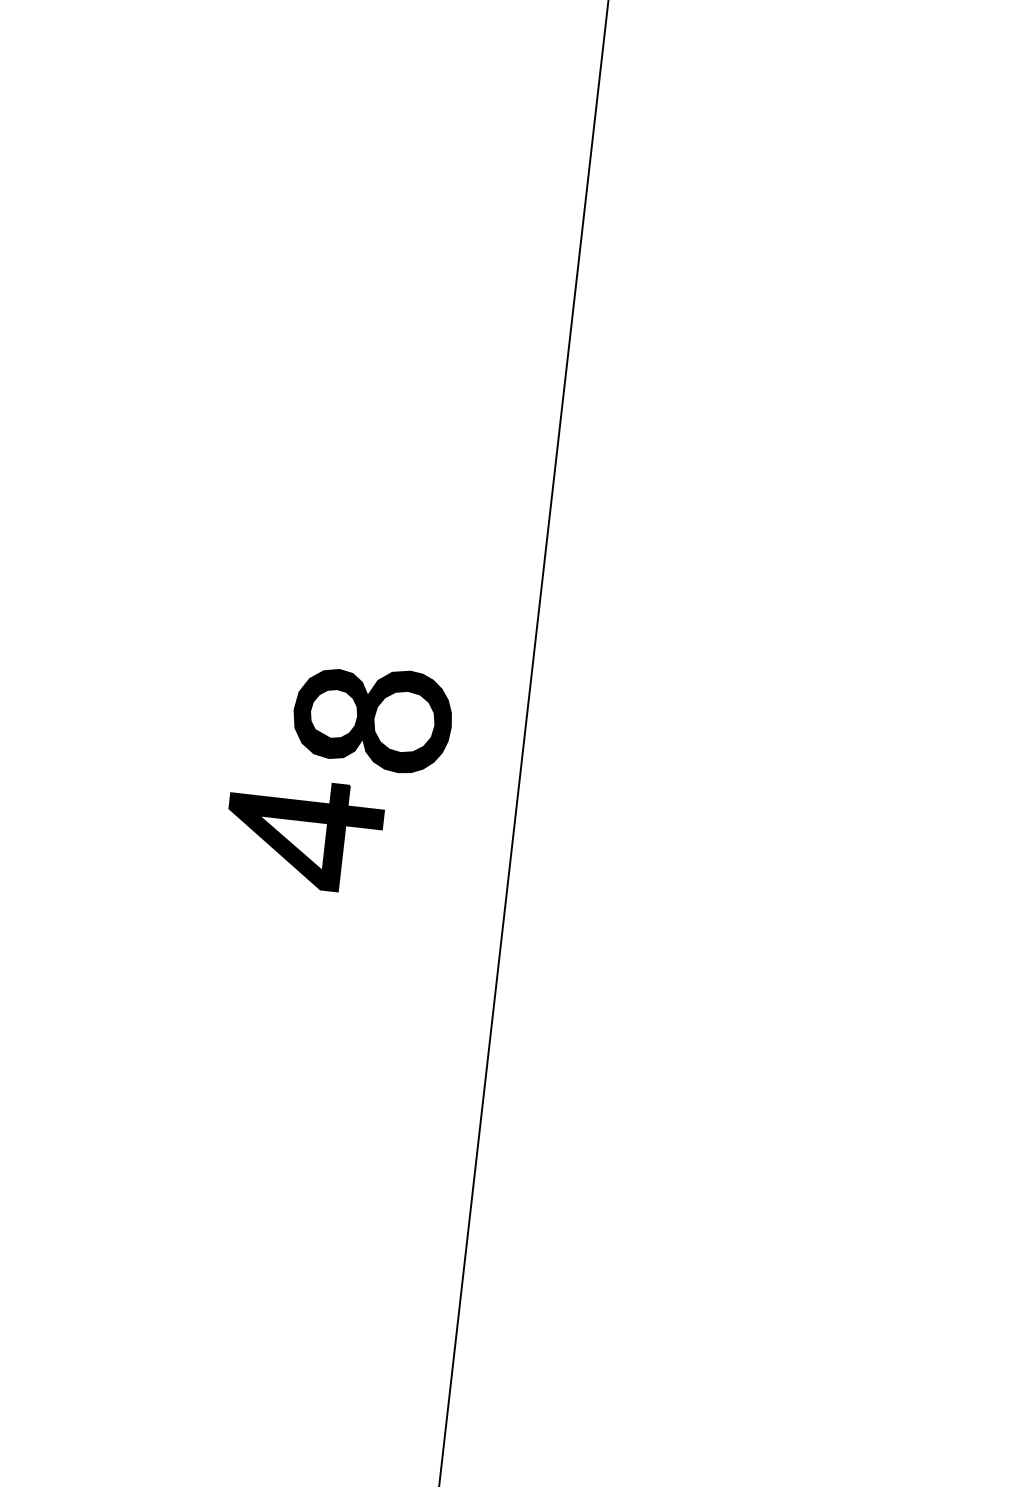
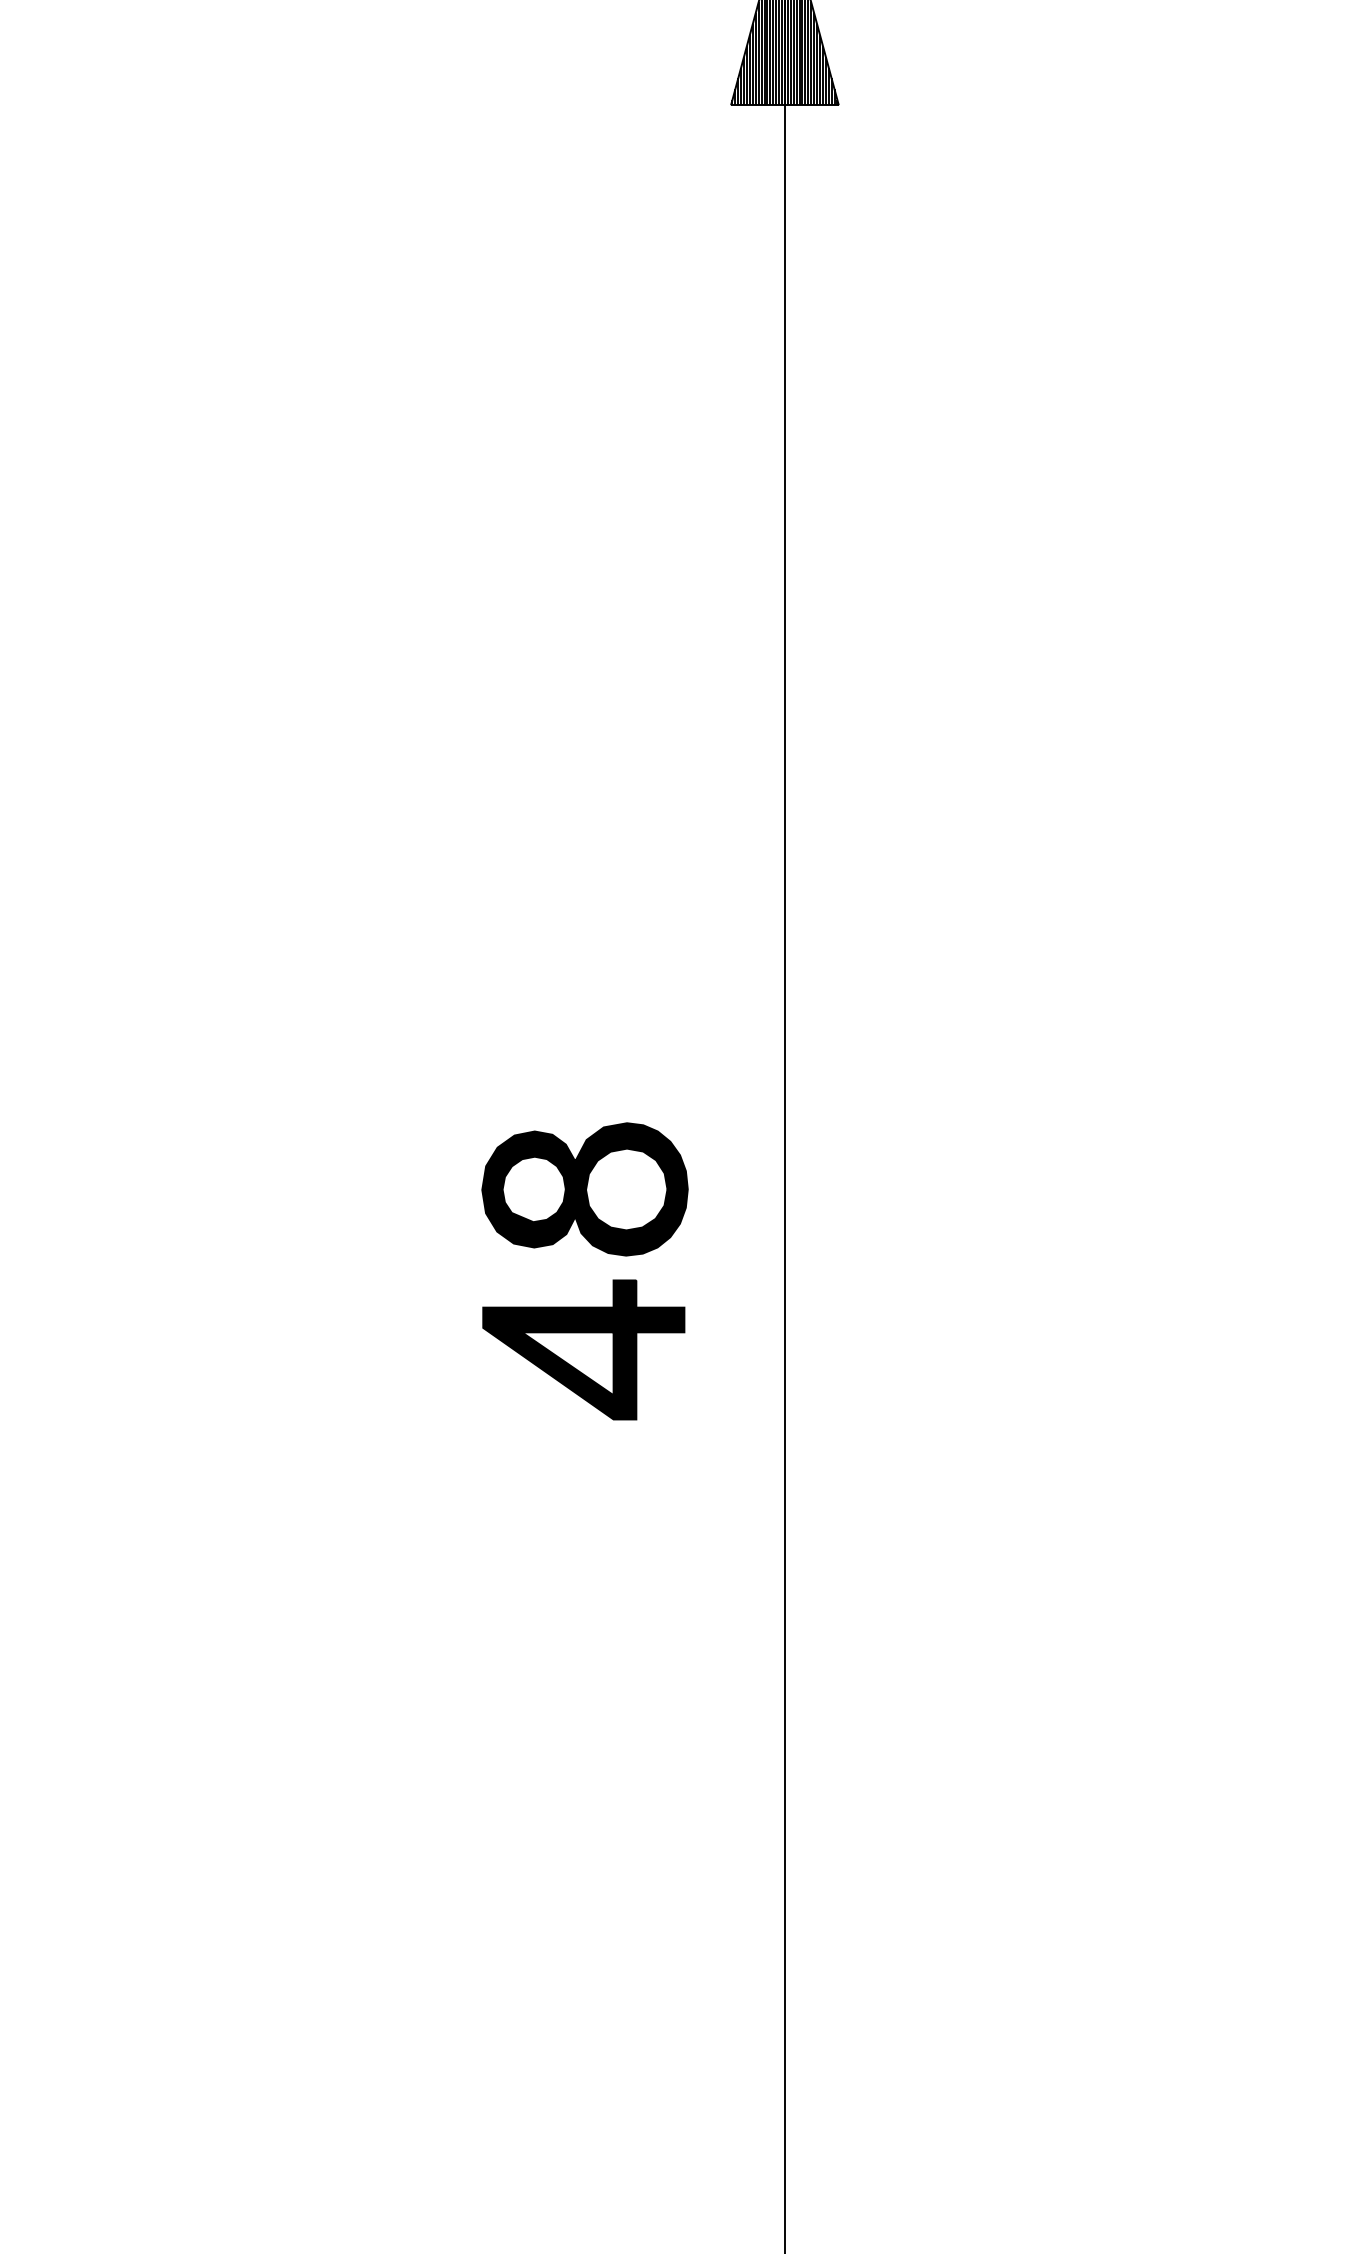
part: (303, 833) -> (583, 1349), moved

